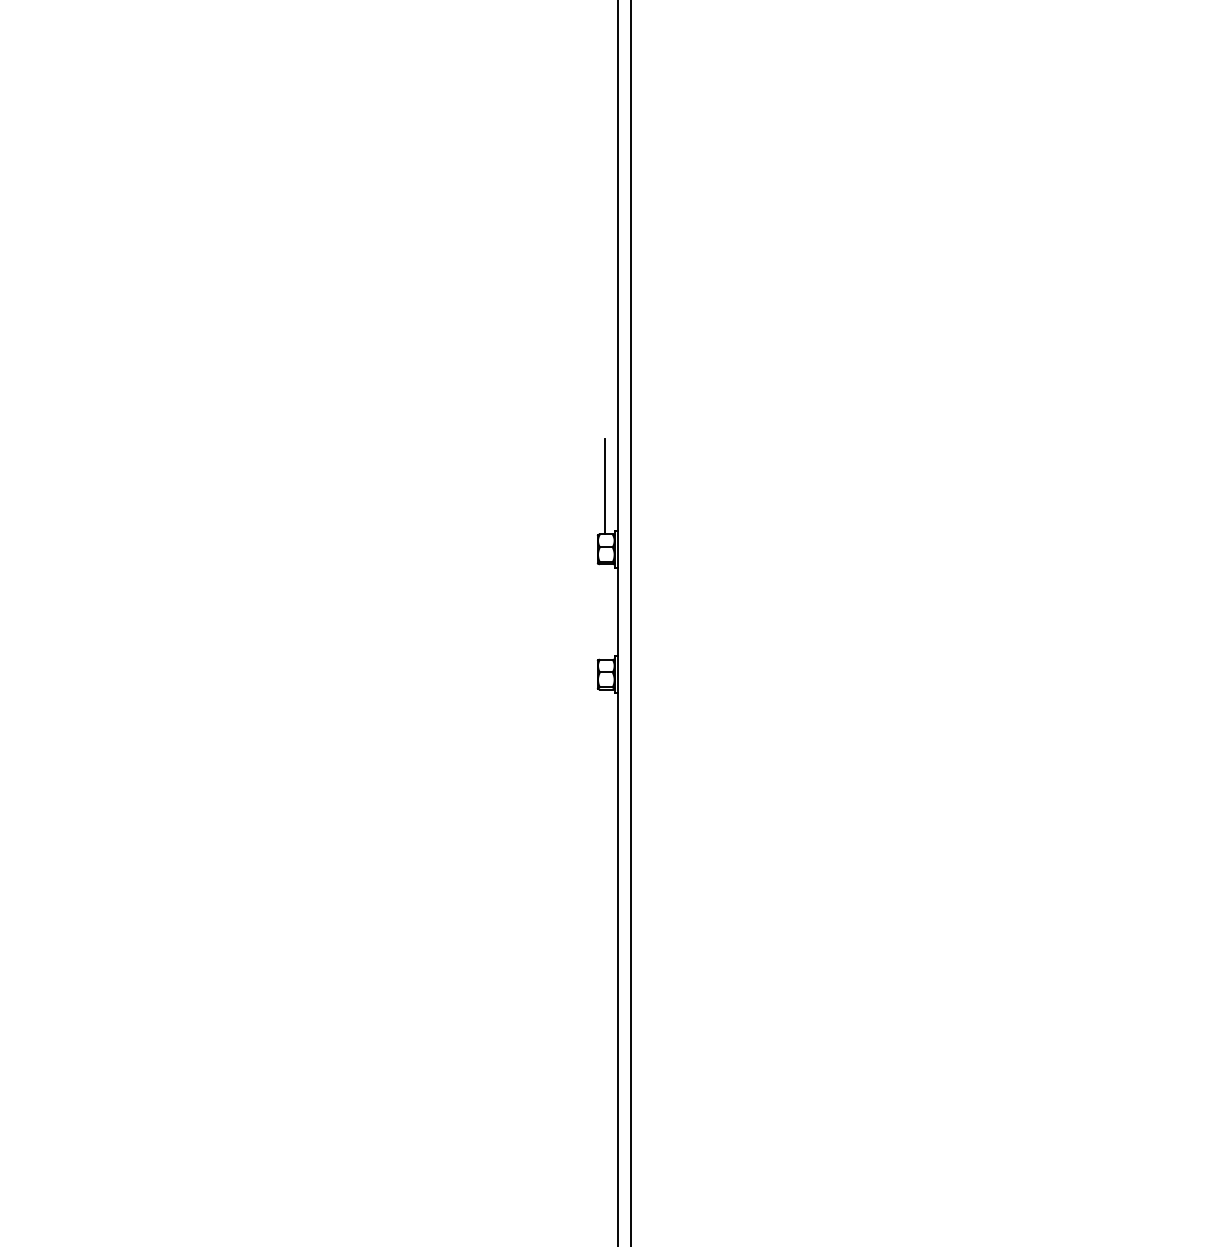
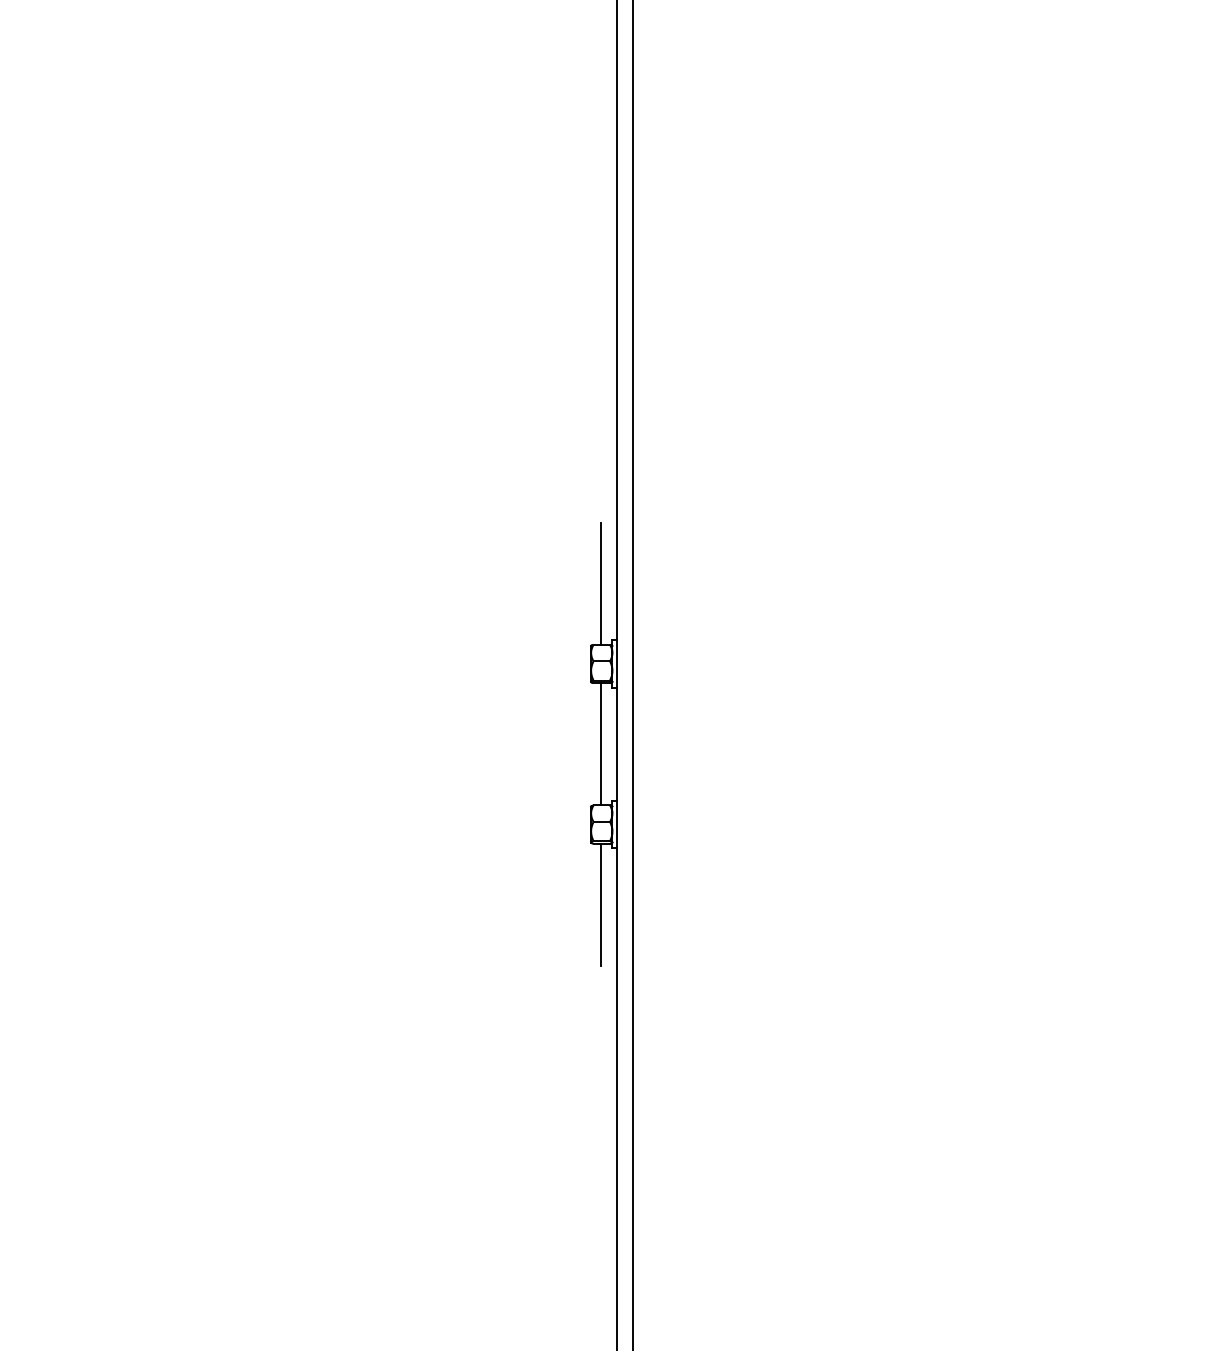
line: (605, 611) -> (600, 743), added
line: (605, 736) -> (600, 904), added

